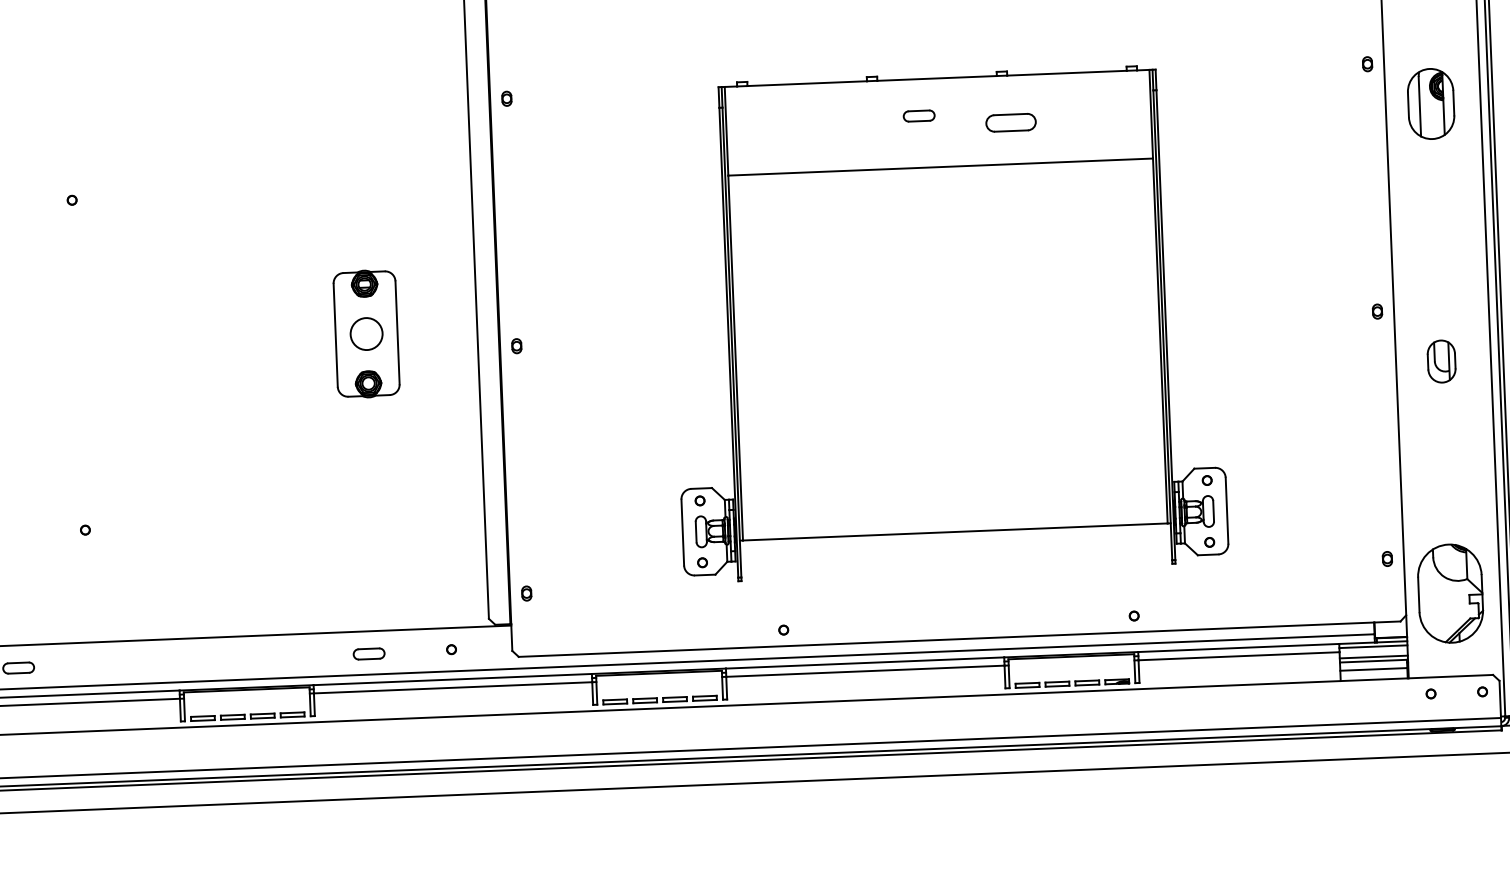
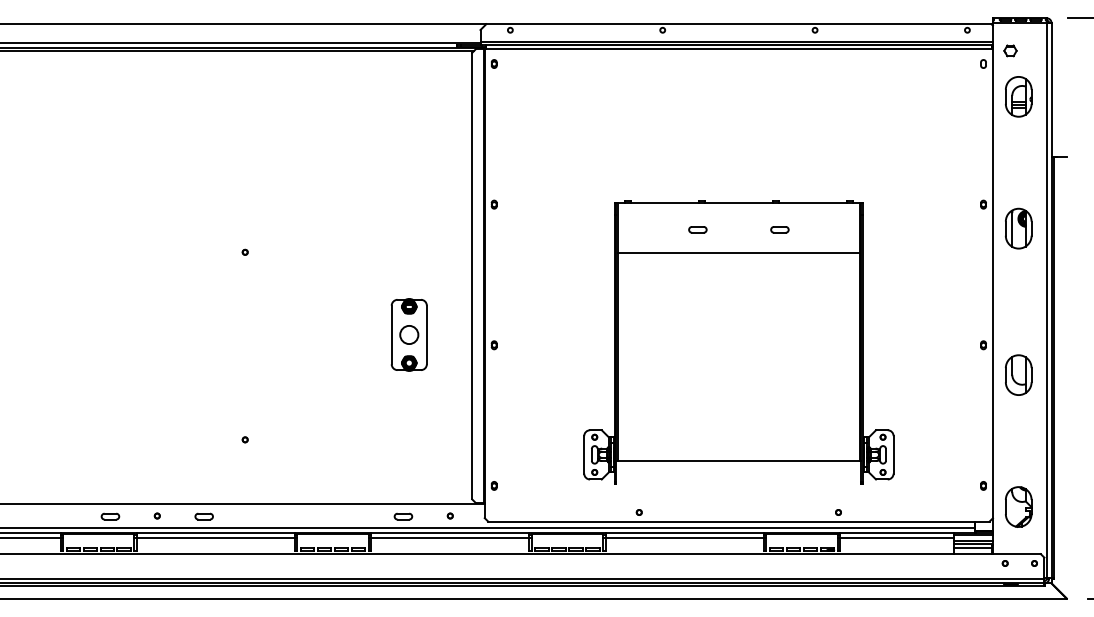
part: (918, 115) -> (697, 229), moved
part: (1010, 122) -> (779, 229), size x0.62
part: (1441, 360) -> (1018, 374), size x1.67
part: (1450, 592) -> (1018, 506), size x0.71

